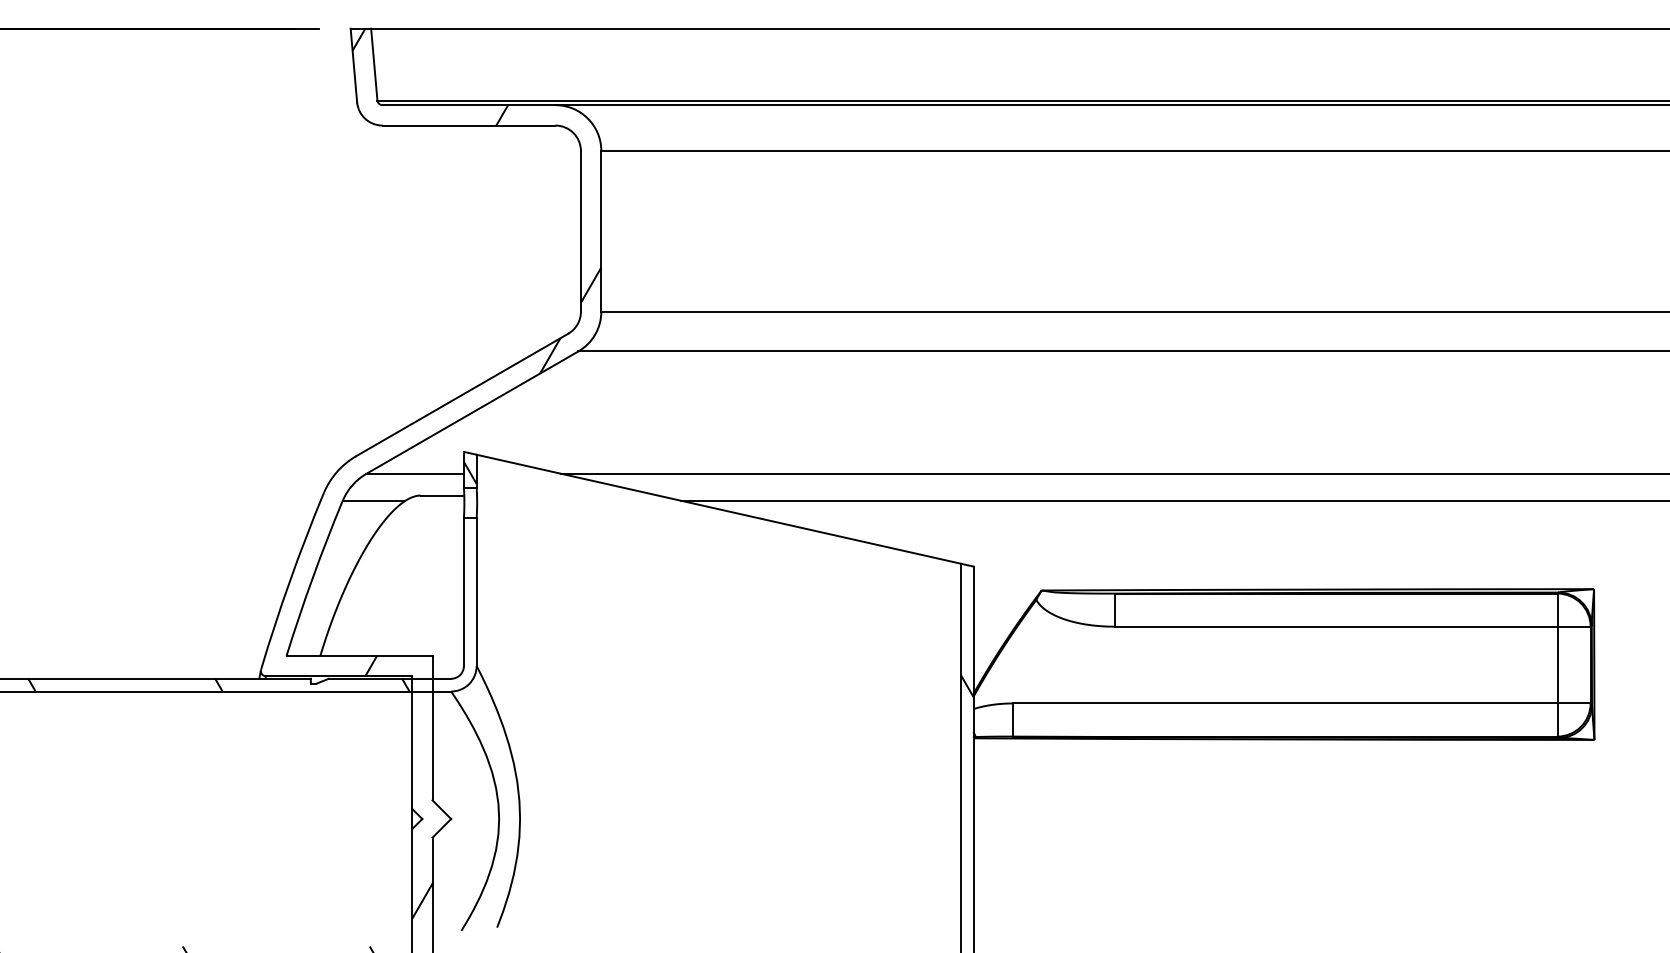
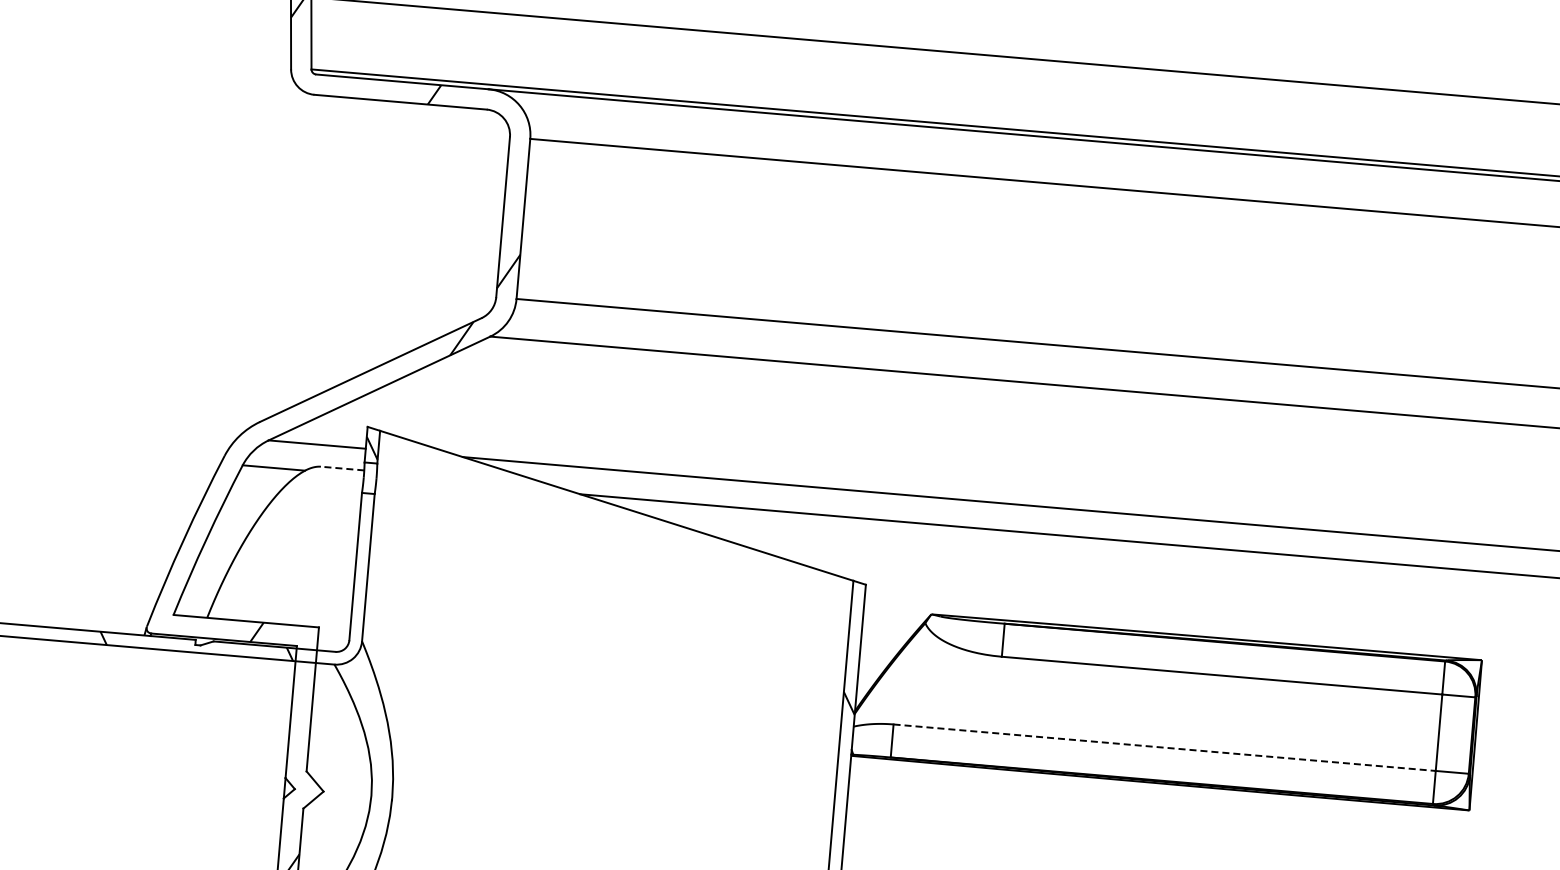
line: (442, 495) -> (342, 468), solid -> dashed
line: (1285, 703) -> (1164, 747), solid -> dashed

